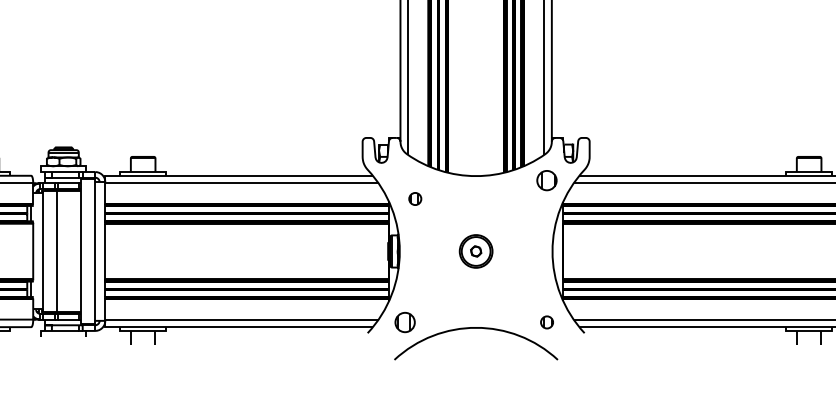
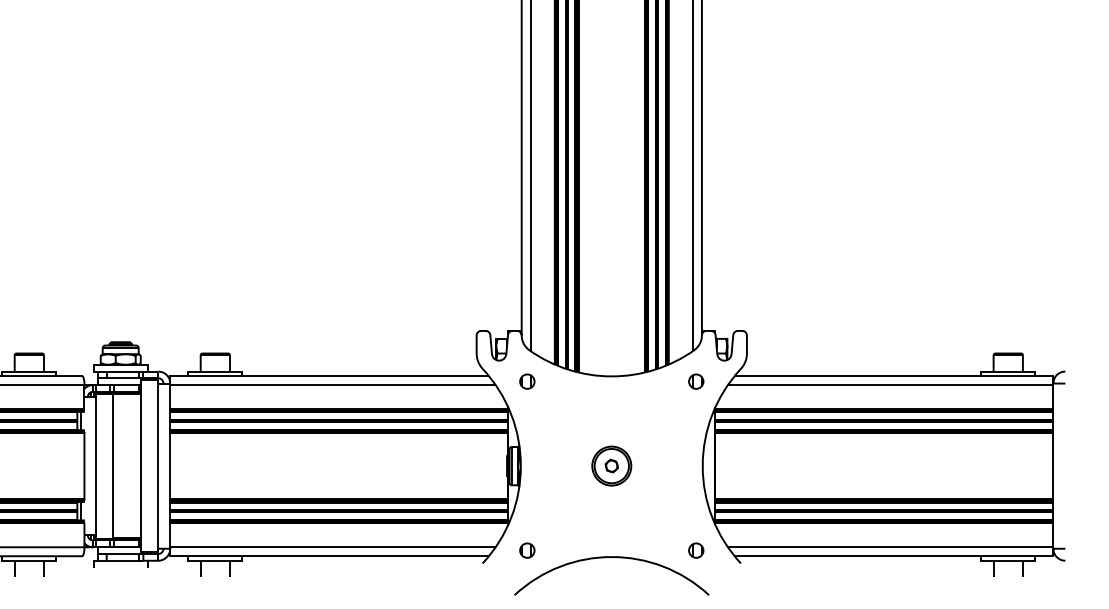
part: (547, 180) -> (696, 381), size x0.62
part: (415, 198) -> (527, 381), moved
part: (405, 322) -> (527, 550), size x0.62

